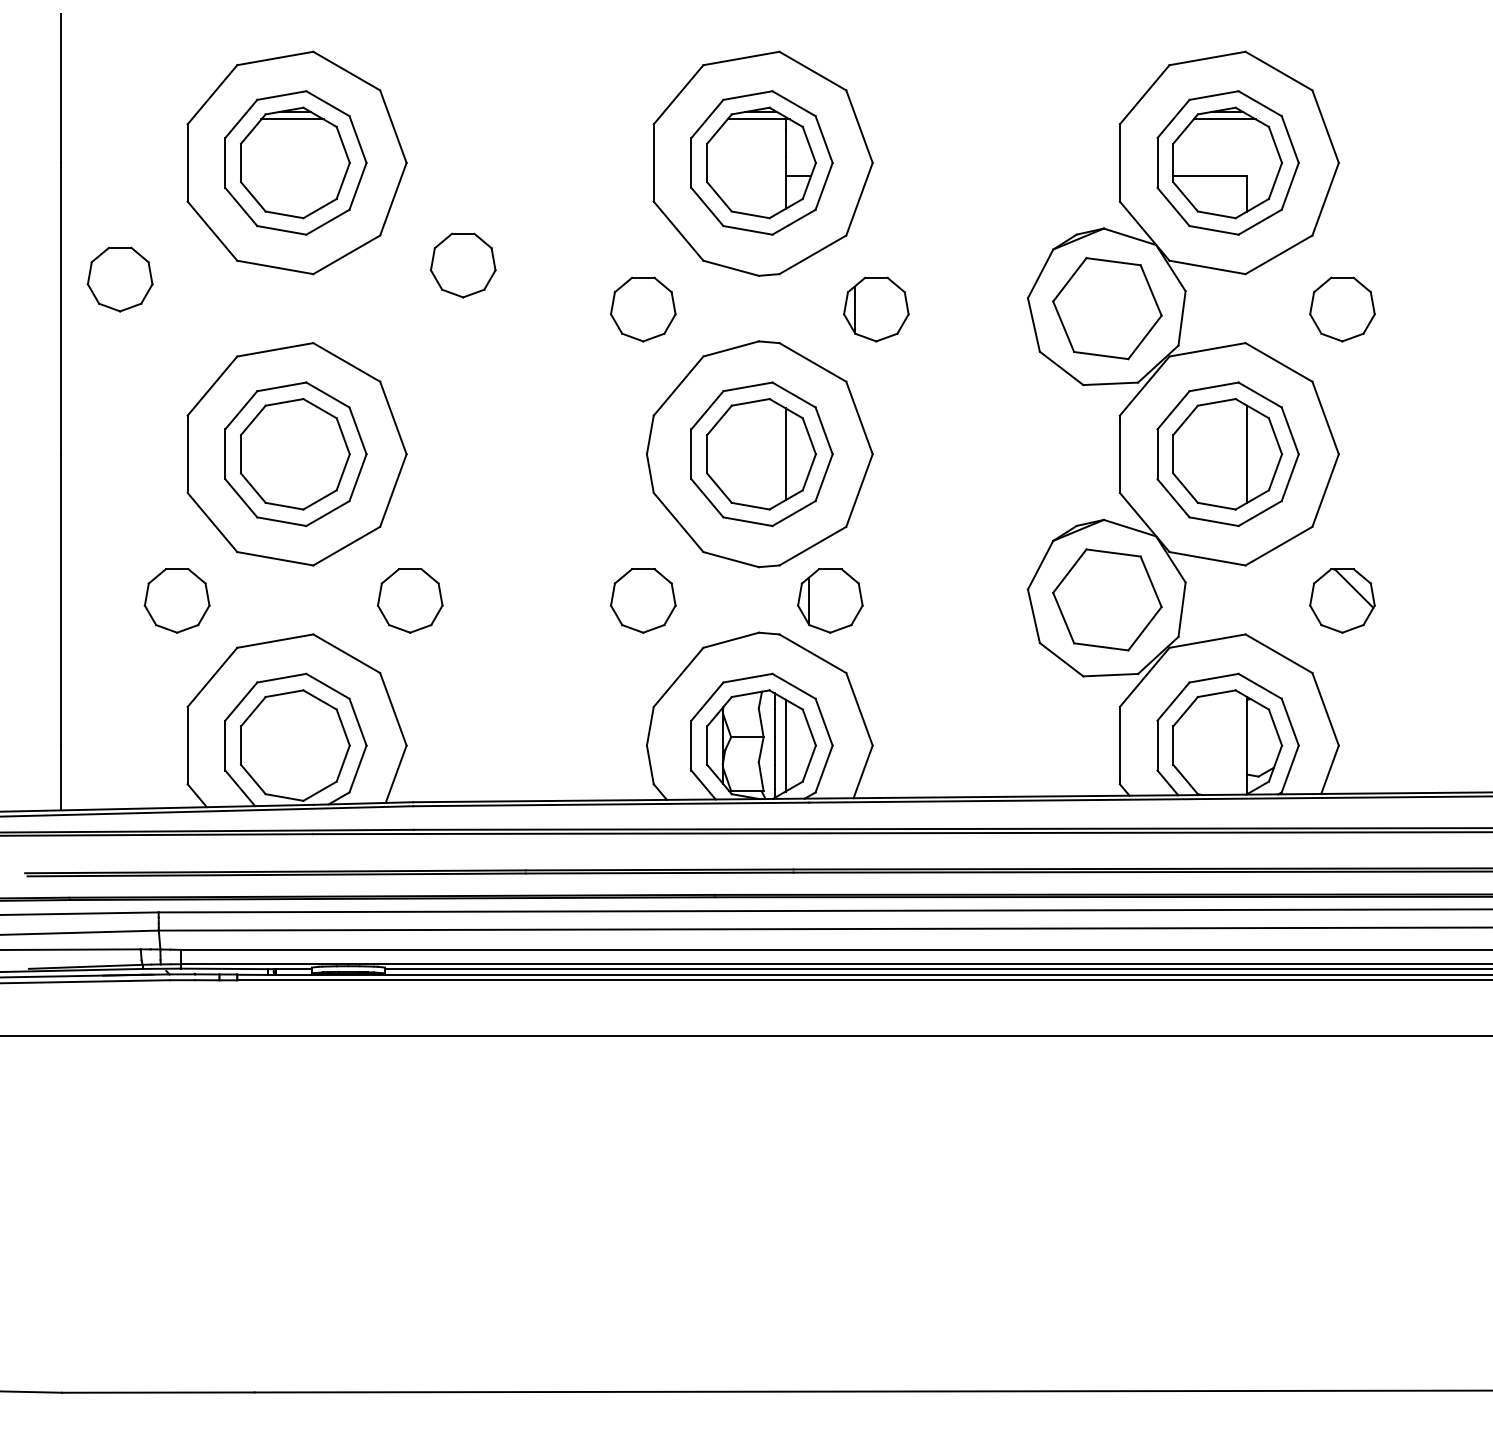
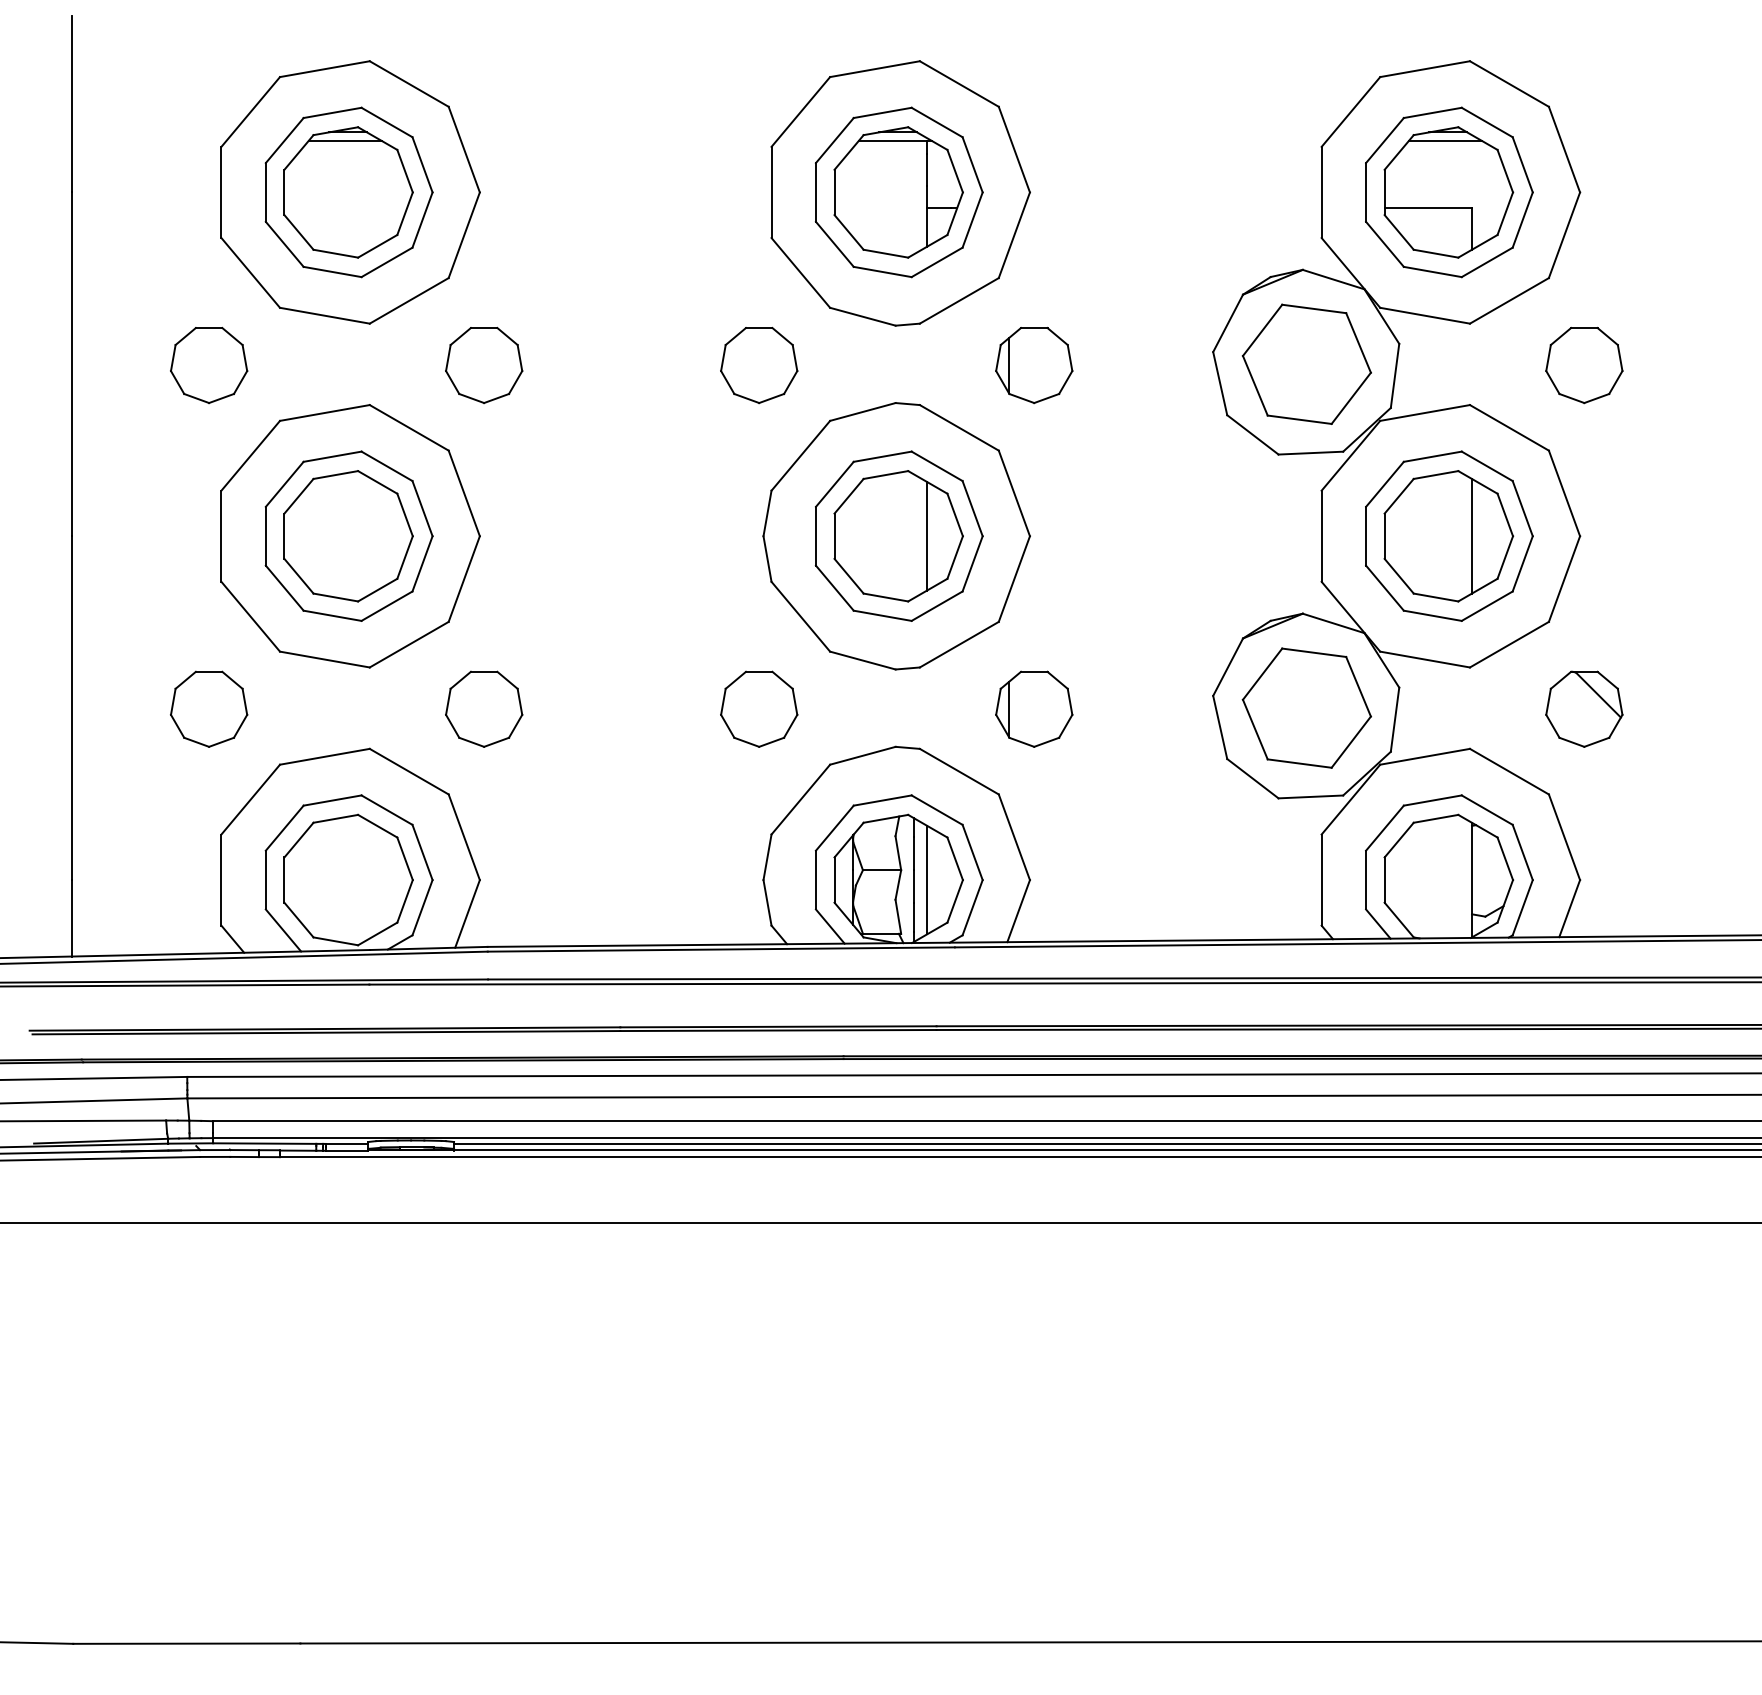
part: (462, 265) -> (483, 365), moved
part: (119, 279) -> (208, 365), moved
part: (830, 600) -> (1034, 708), moved

